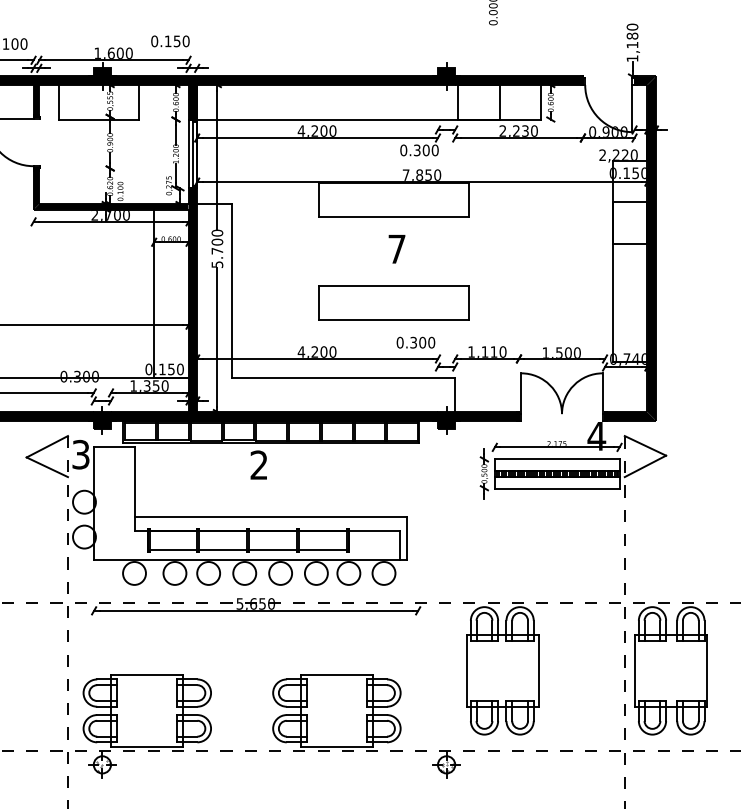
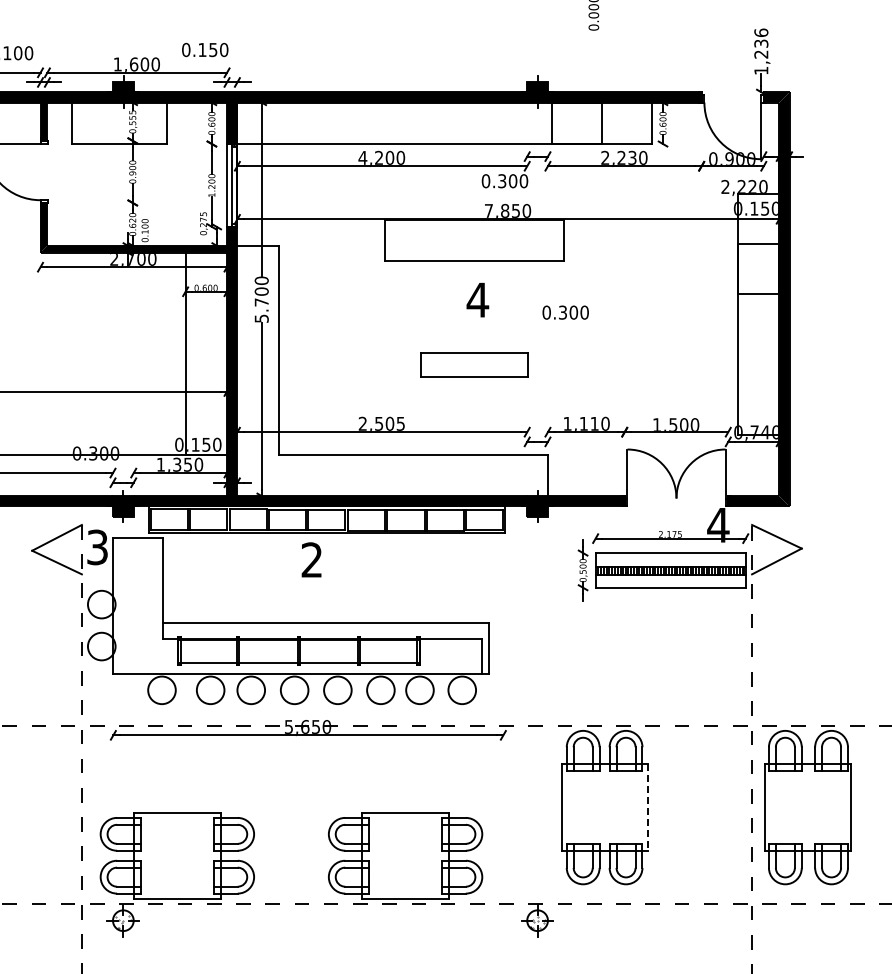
text: (632, 35) -> (761, 43), 1,180 -> 1,236
text: (396, 248) -> (477, 299), 7 -> 4
part: (394, 302) -> (474, 364), size x0.6
text: (415, 342) -> (565, 312), moved
text: (316, 351) -> (381, 423), 4,200 -> 2,505
line: (538, 671) -> (648, 808), solid -> dashed

